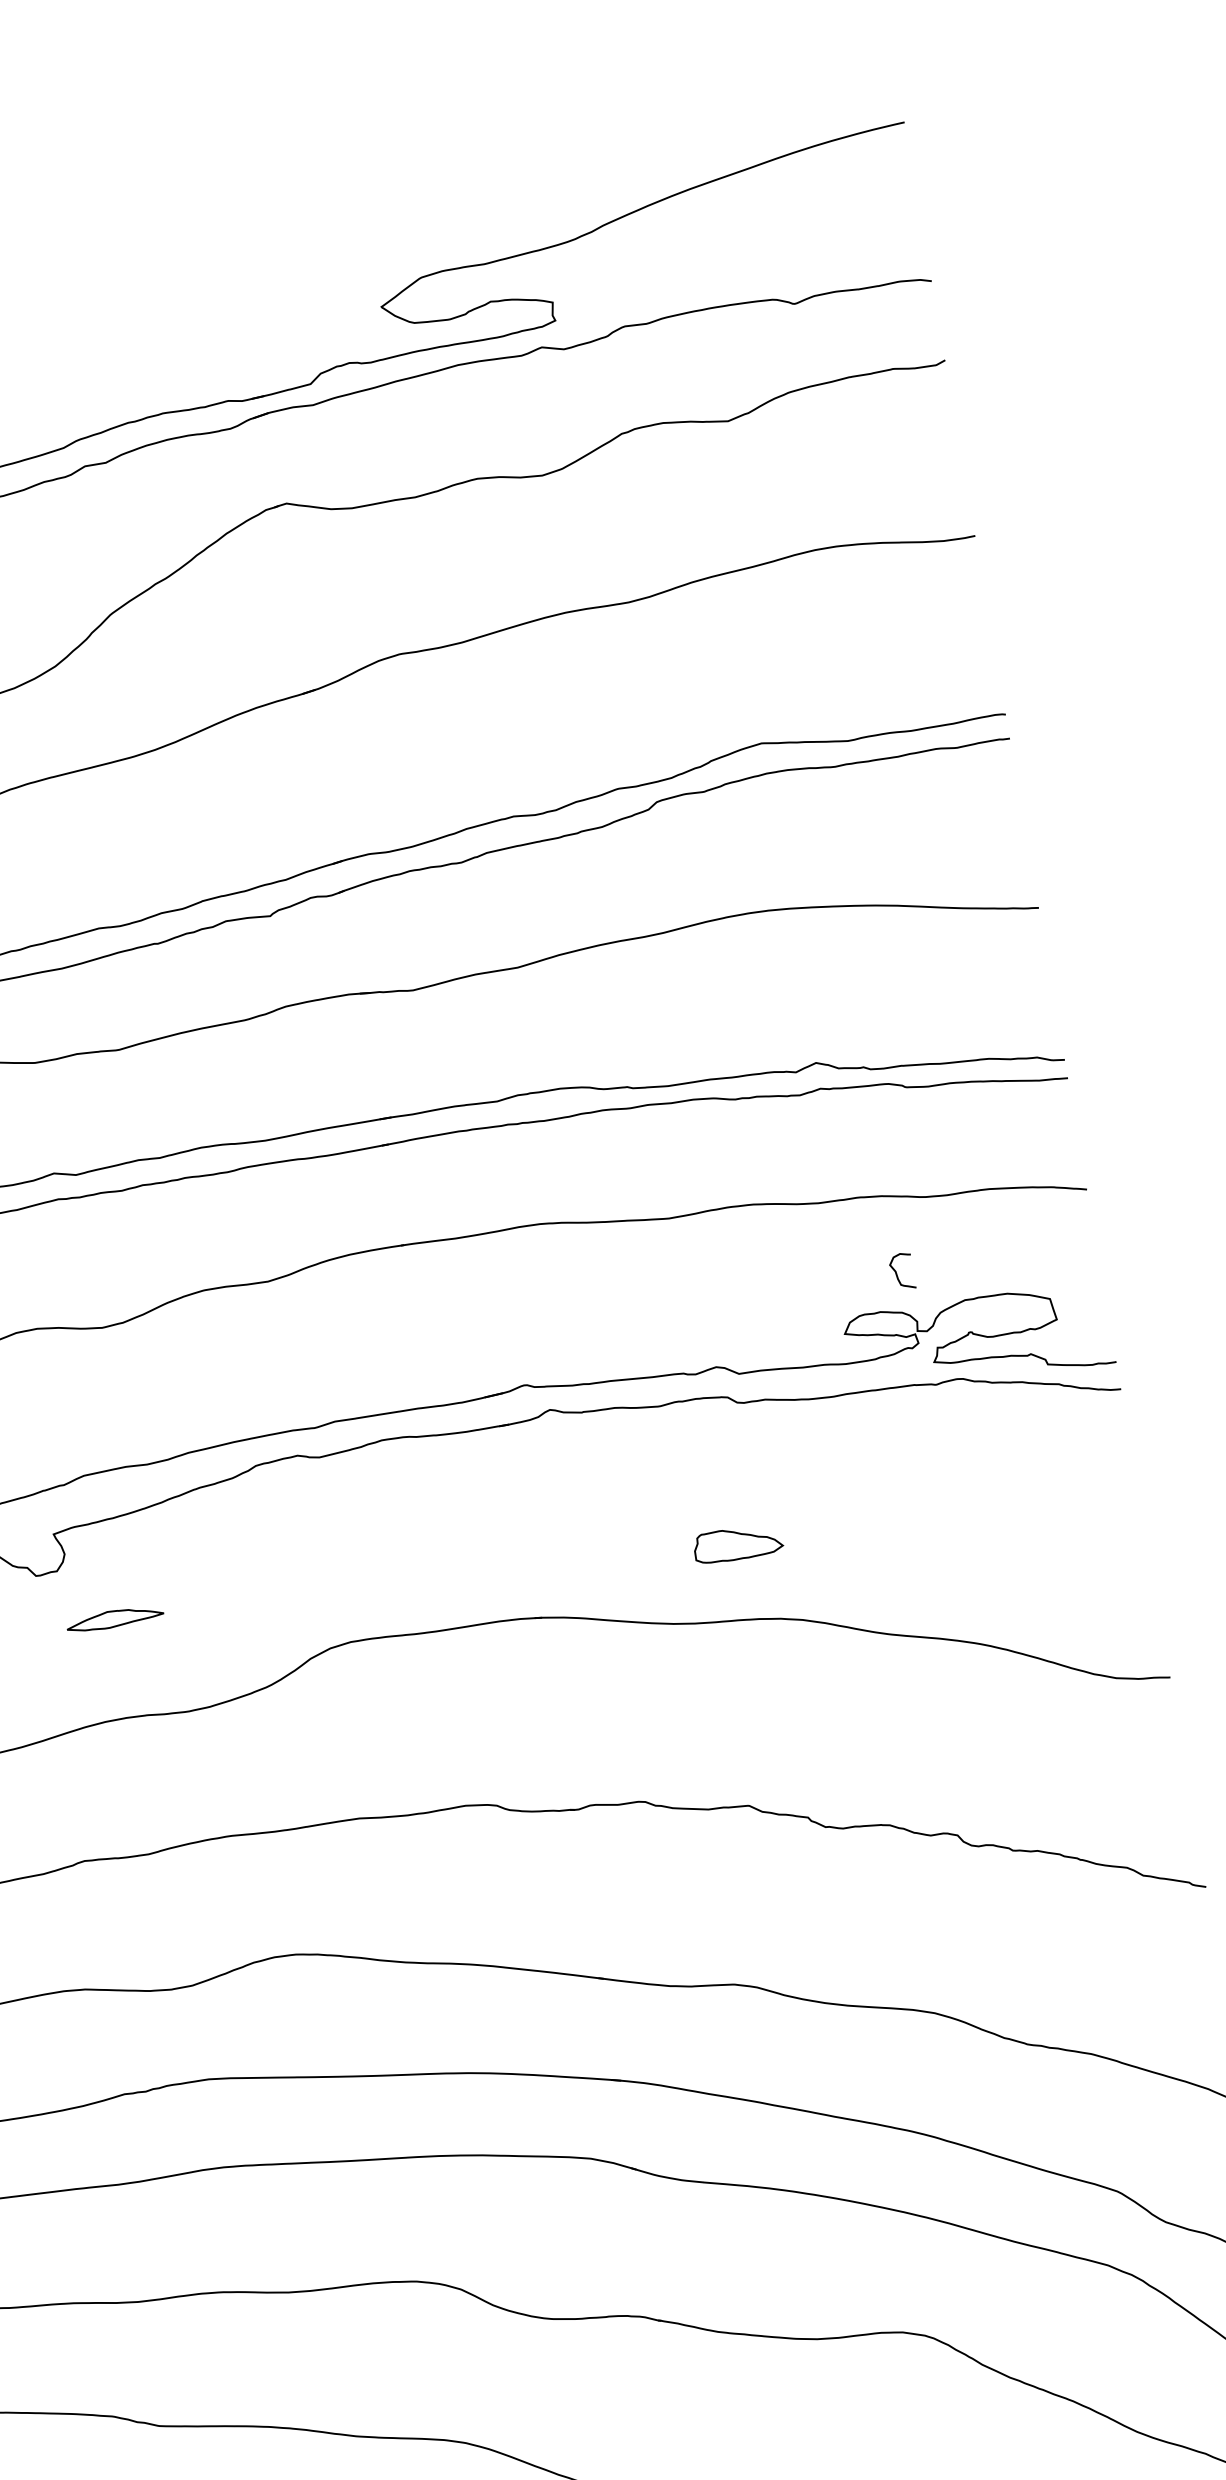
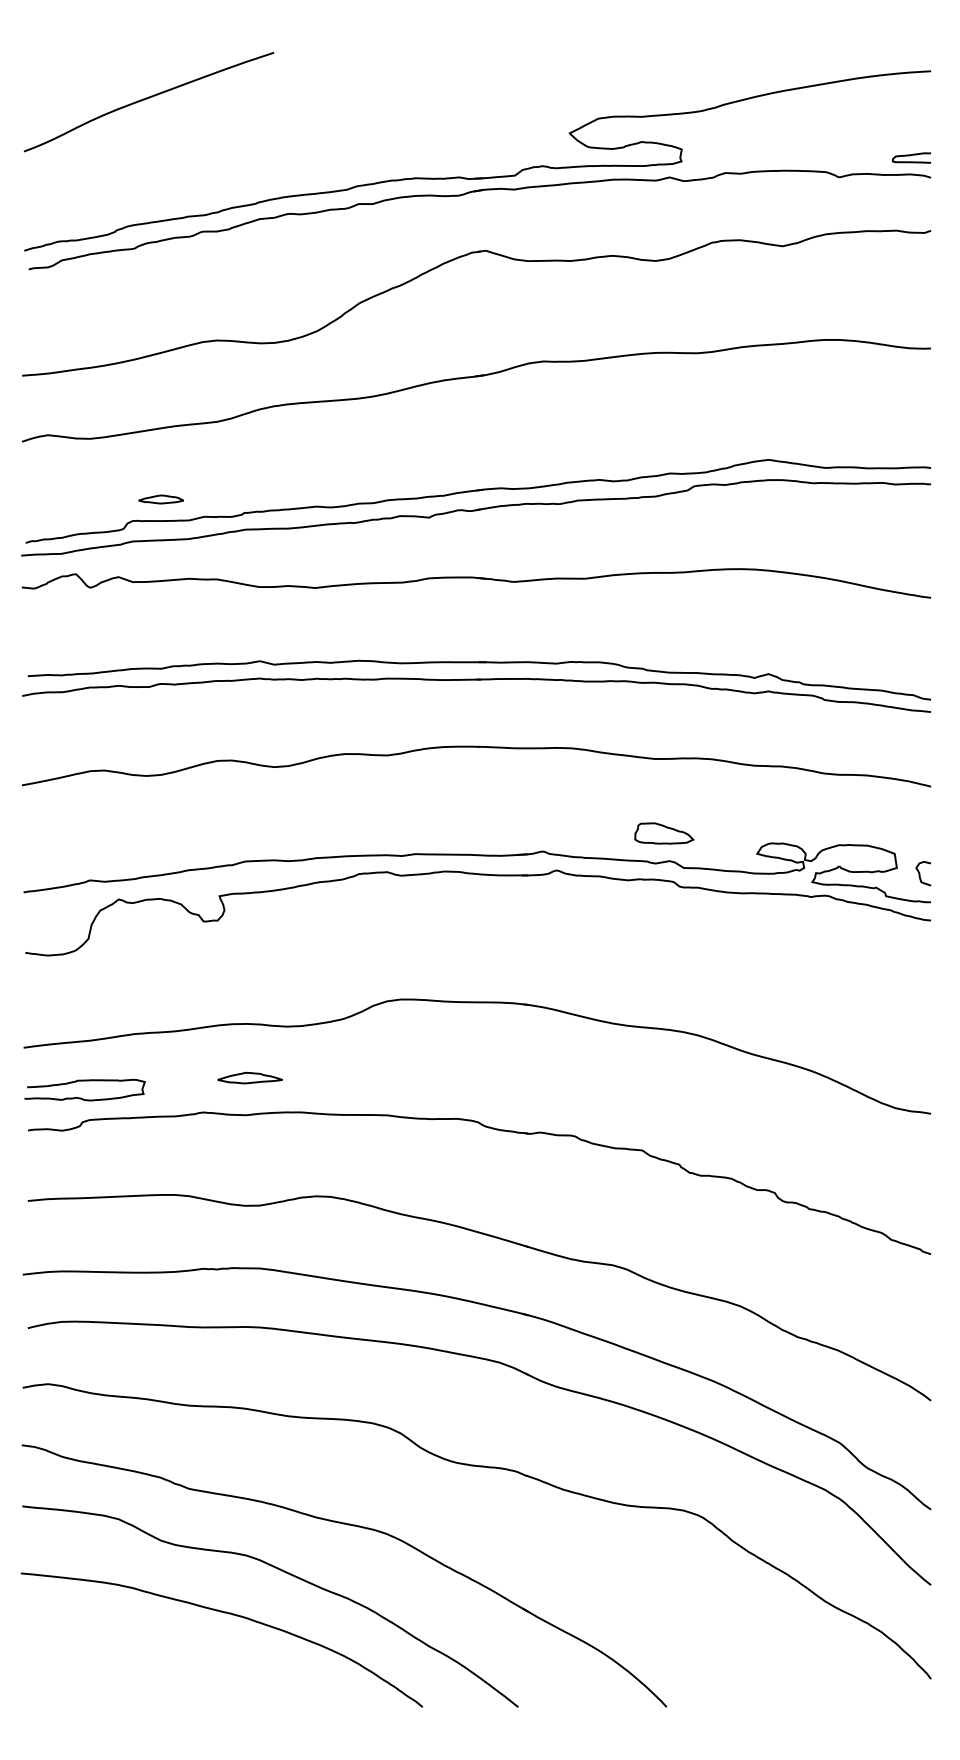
curve: (895, 254) -> (910, 156), added
curve: (897, 1272) -> (920, 873), moved
part: (738, 1543) -> (664, 833), moved
part: (113, 1618) -> (249, 1077), moved

